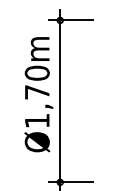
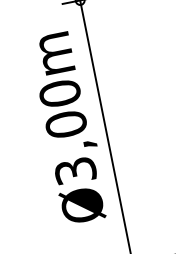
text: (36, 106) -> (69, 147), Ø1,70m -> Ø3,00m

